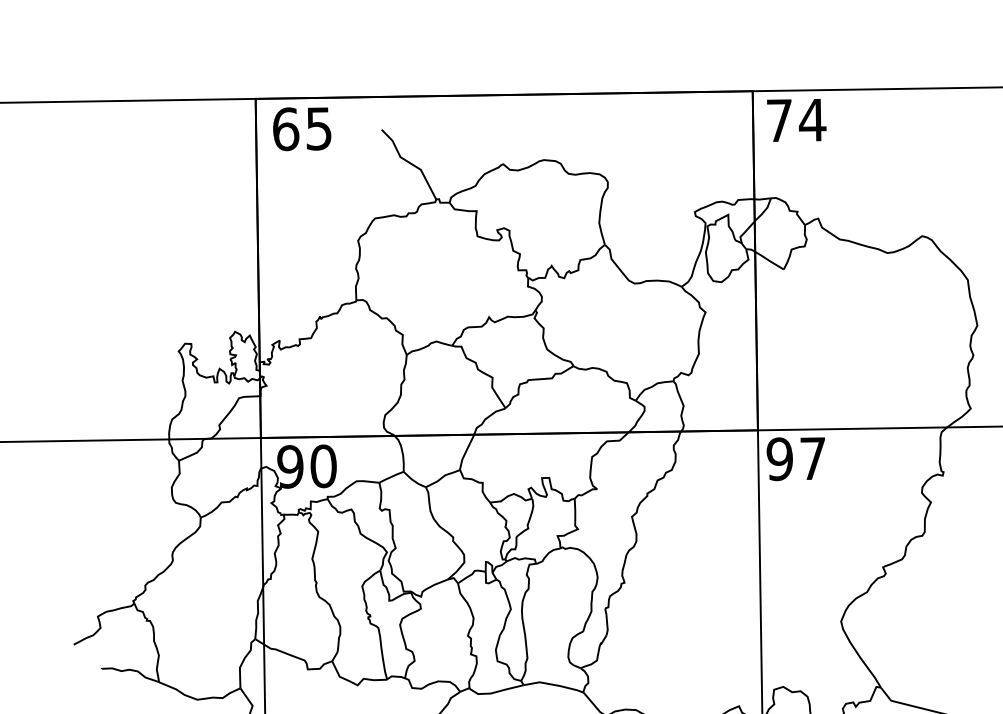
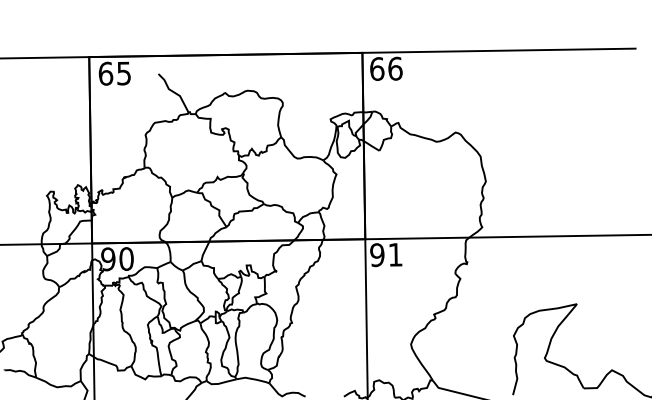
text: (796, 119) -> (386, 68), 74 -> 66
text: (812, 458) -> (395, 254), 97 -> 91

